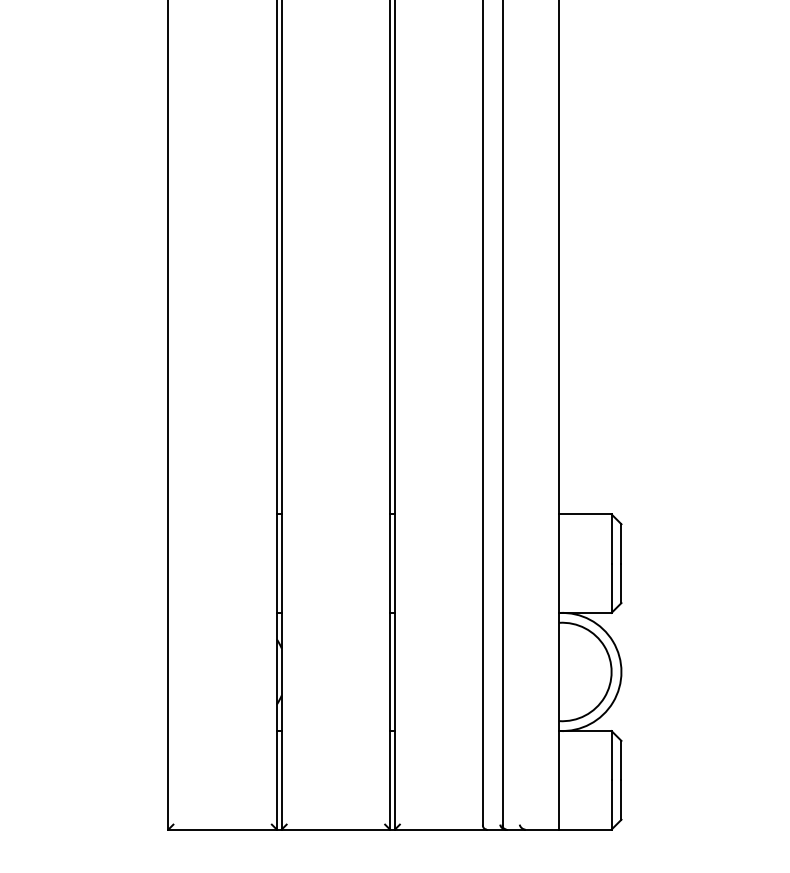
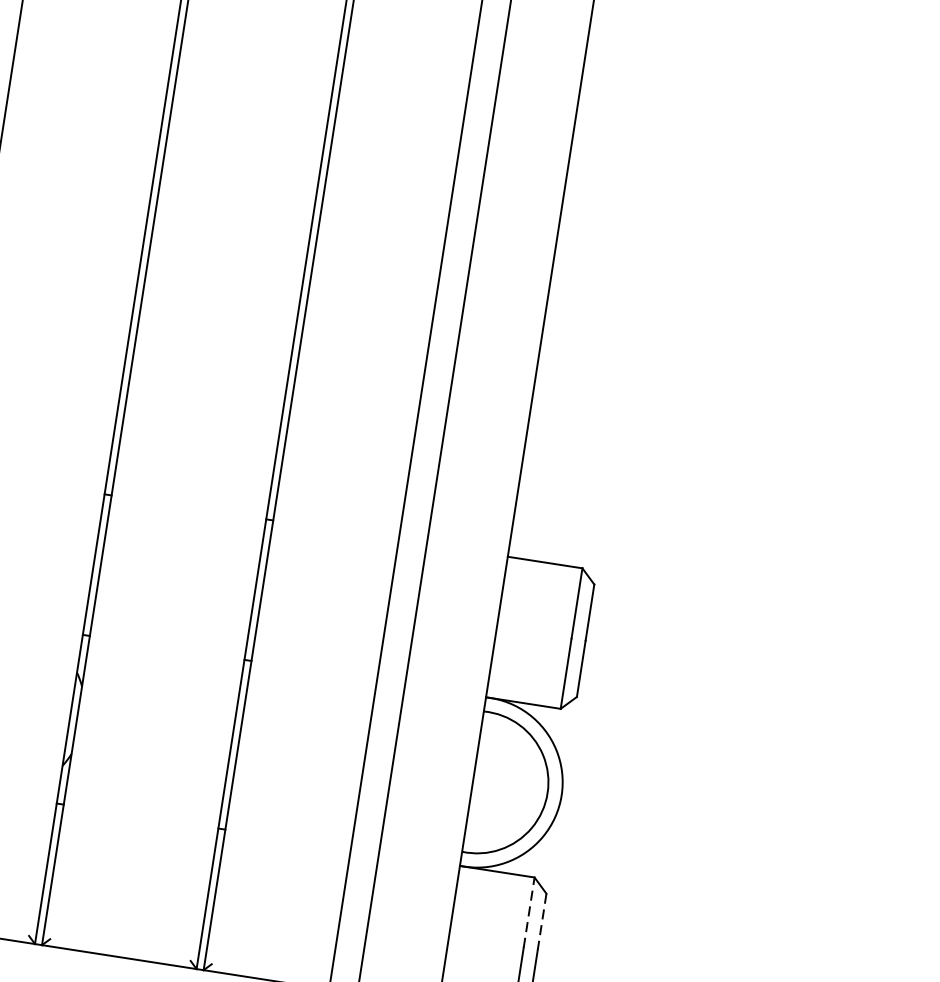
line: (611, 755) -> (529, 912), solid -> dashed
line: (621, 760) -> (542, 921), solid -> dashed

